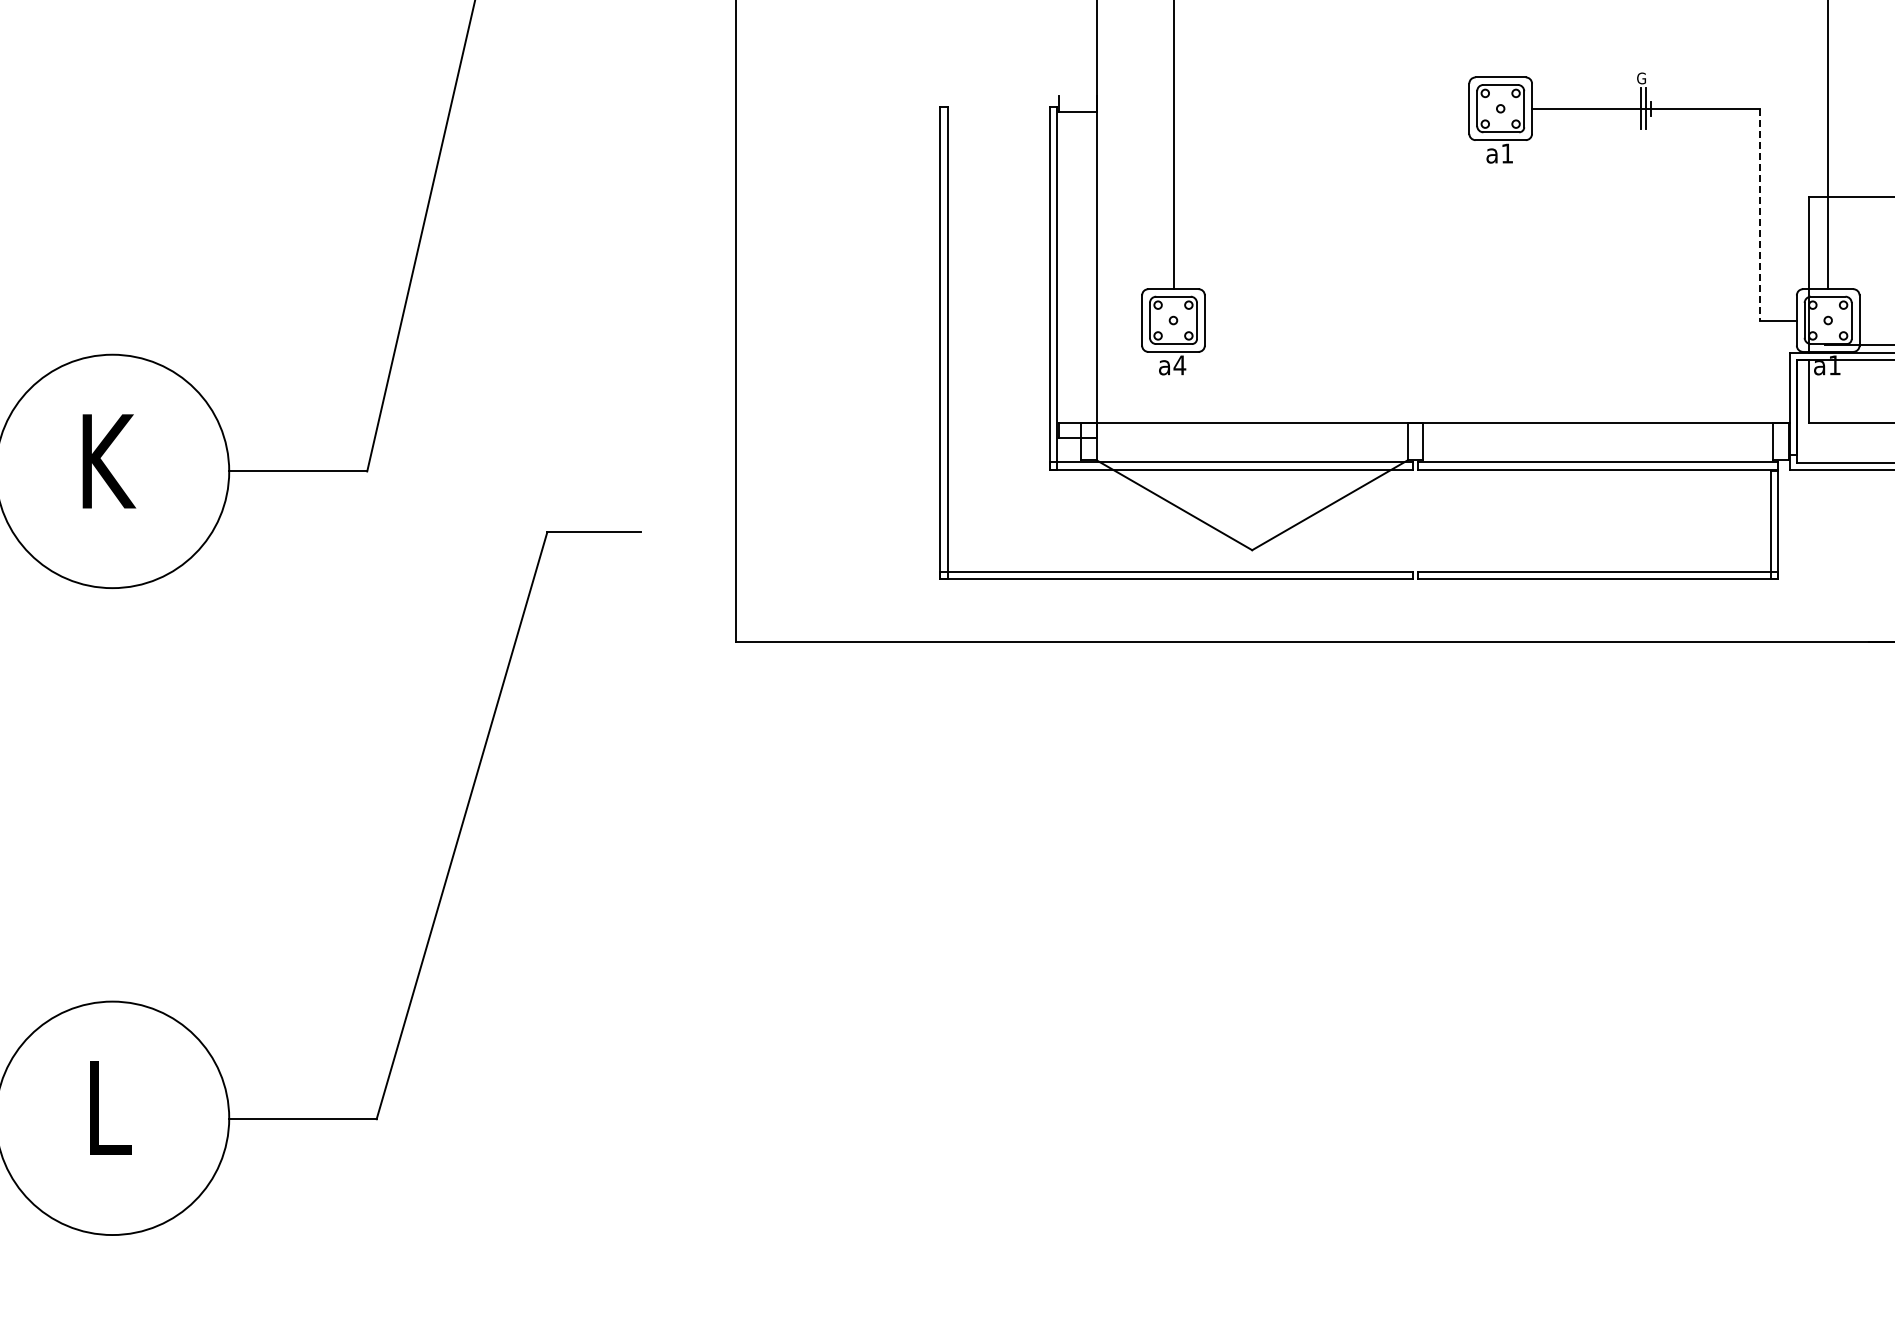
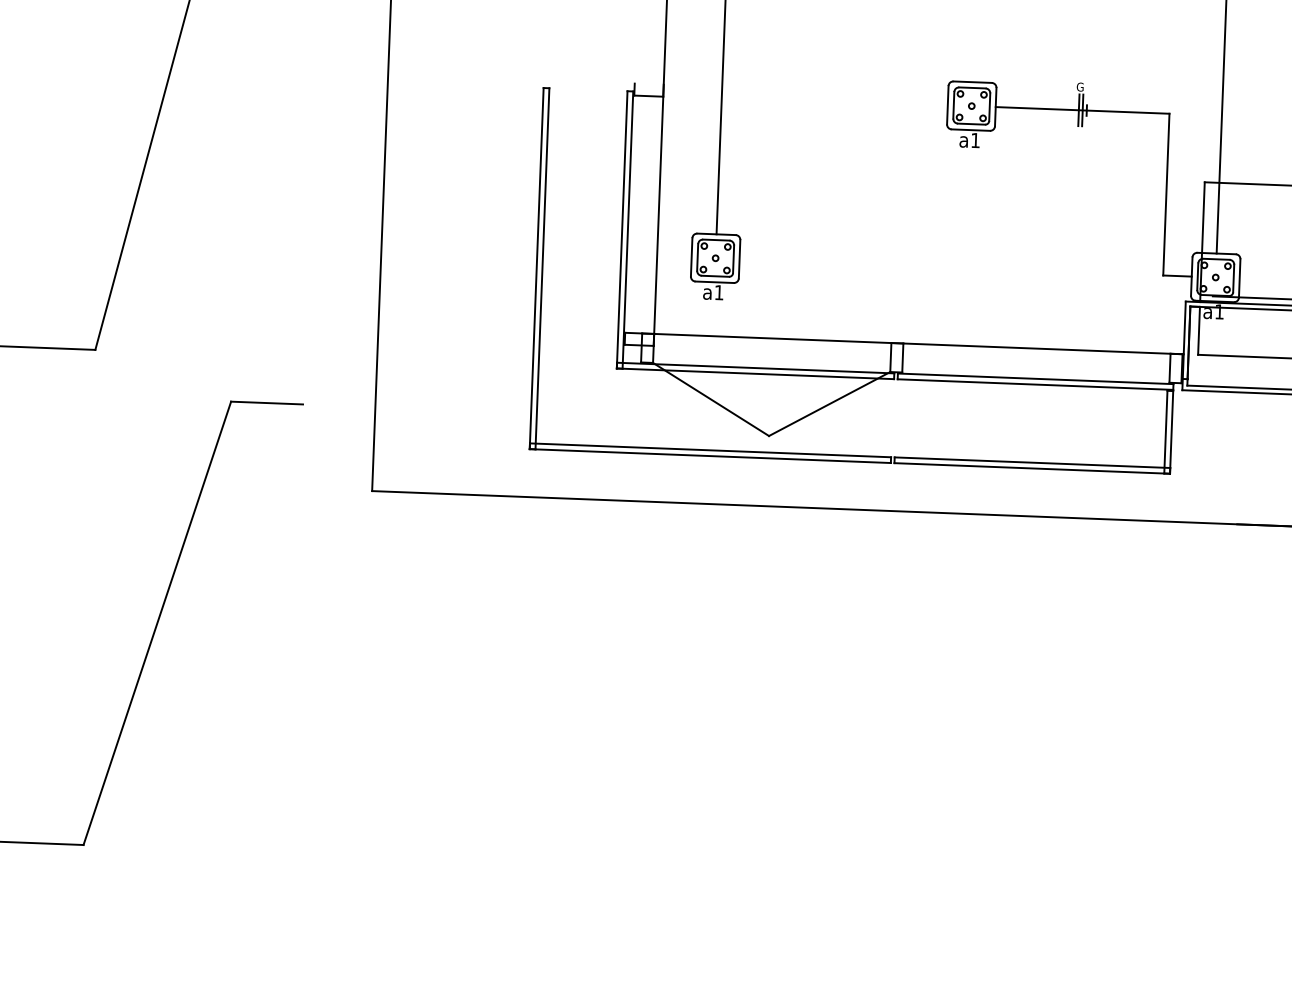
line: (1759, 214) -> (1166, 194), dashed -> solid
text: (1179, 365) -> (718, 292), a4 -> a1

